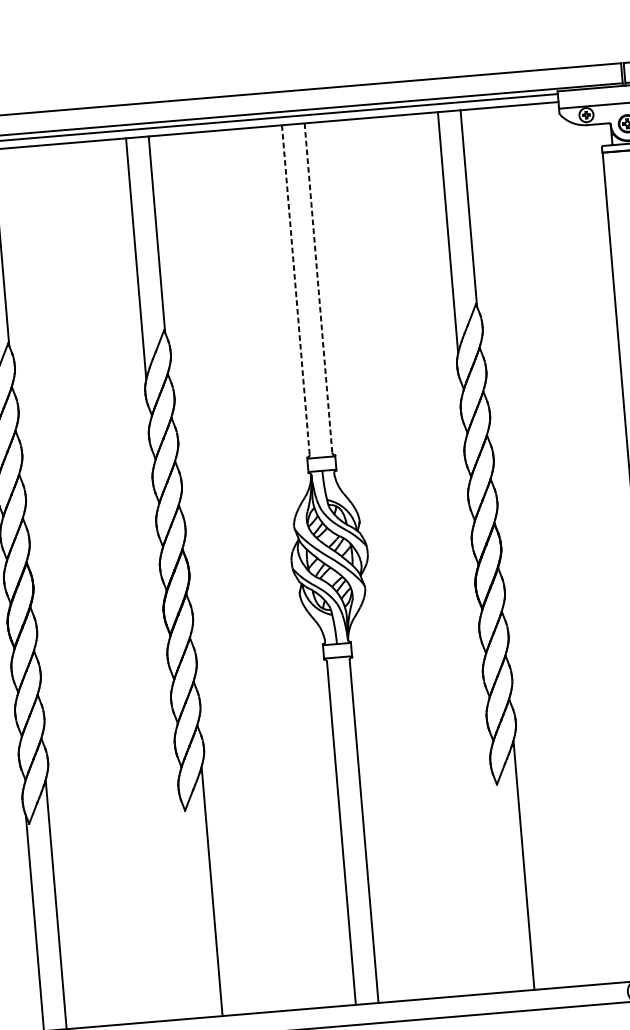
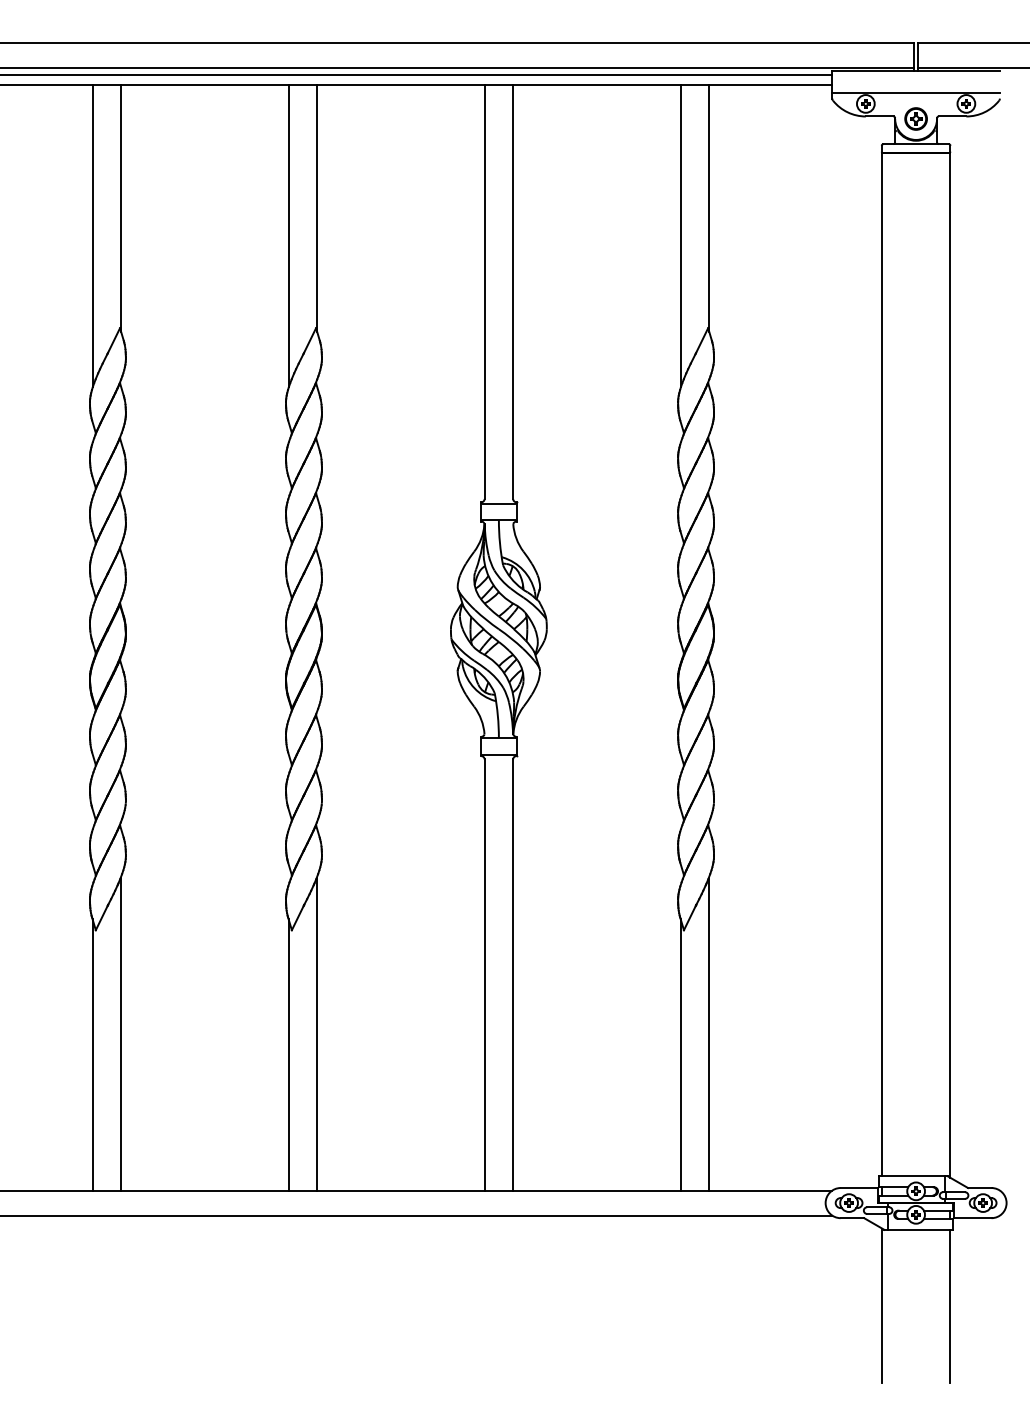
line: (318, 287) -> (513, 291), dashed -> solid
line: (295, 289) -> (484, 291), dashed -> solid
line: (502, 883) -> (680, 1054), added
line: (190, 909) -> (288, 1054), added

